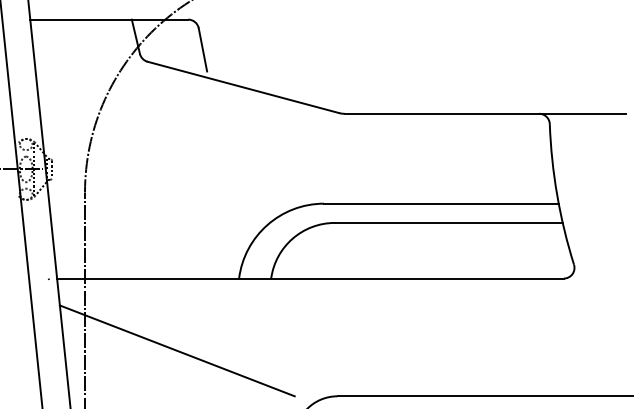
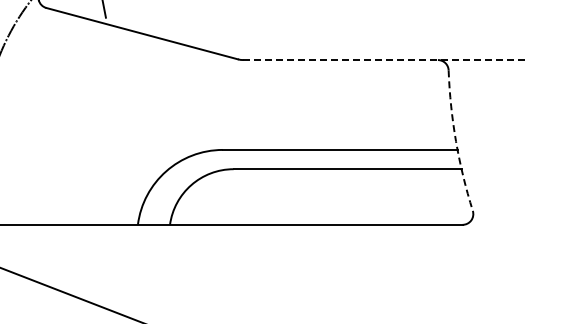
line: (485, 113) -> (384, 59), solid -> dashed
arc: (557, 195) -> (456, 141), solid -> dashed

